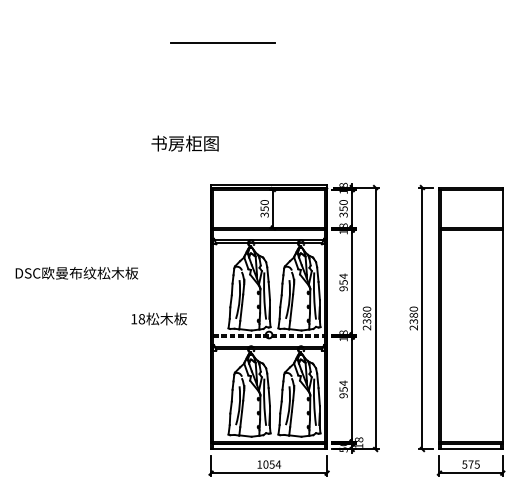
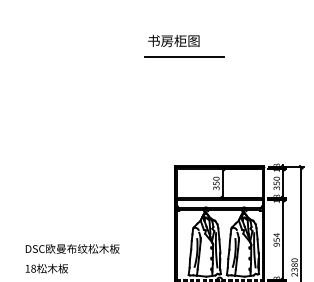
text: (184, 143) -> (173, 40), moved
text: (76, 272) -> (72, 248), moved
text: (158, 318) -> (46, 268), moved

